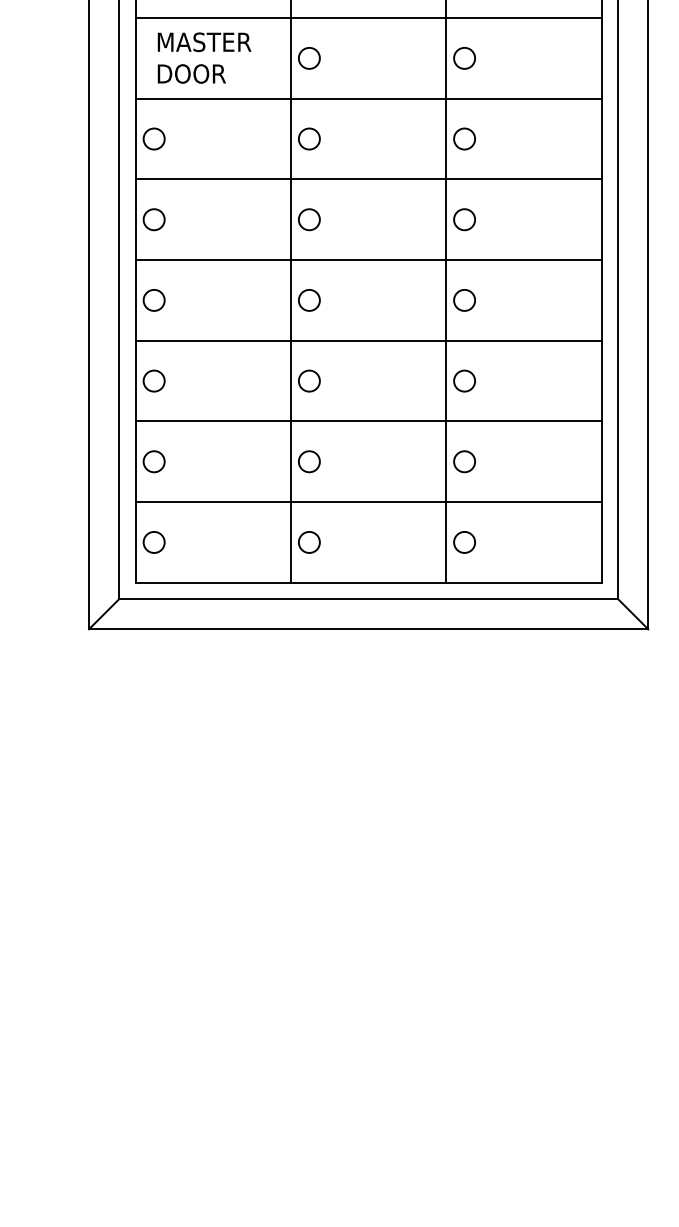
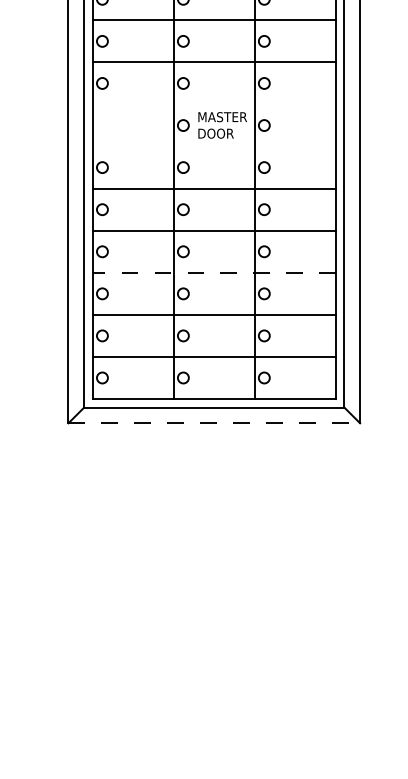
line: (367, 18) -> (213, 104), removed
text: (204, 58) -> (222, 125), moved
line: (367, 98) -> (213, 146), removed
line: (369, 340) -> (214, 272), solid -> dashed
line: (369, 629) -> (214, 423), solid -> dashed

